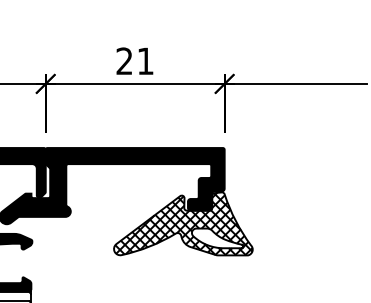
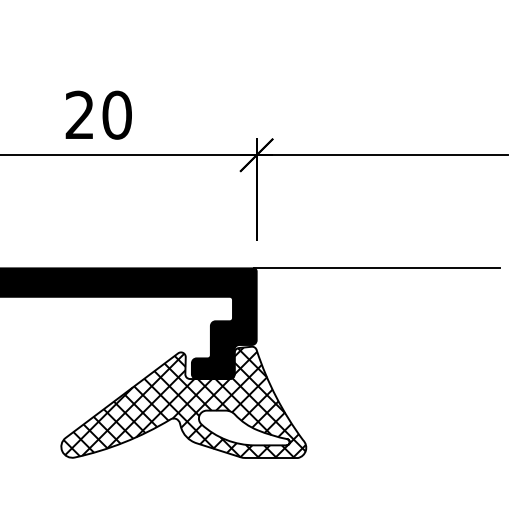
text: (145, 61) -> (116, 115), 21 -> 20
line: (292, 148) -> (376, 269), added

